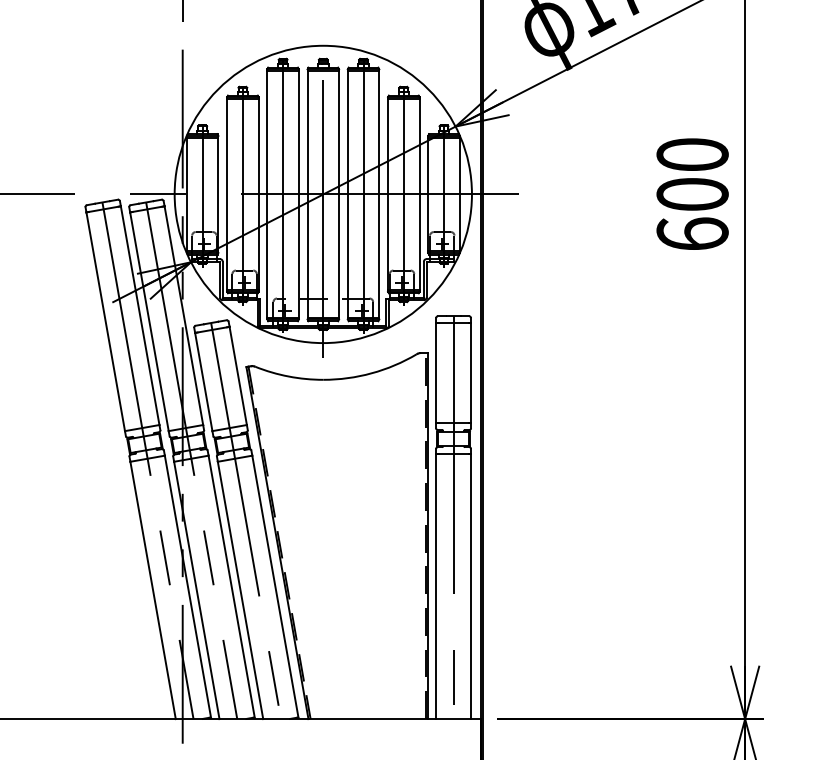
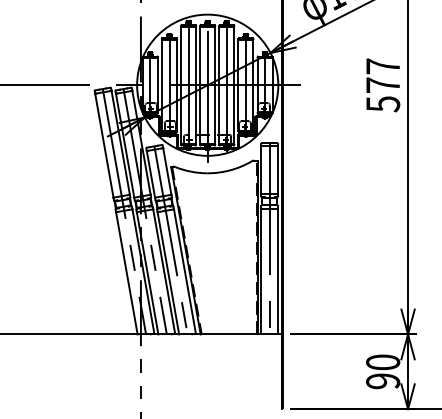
text: (693, 194) -> (383, 85), 600 -> 577

